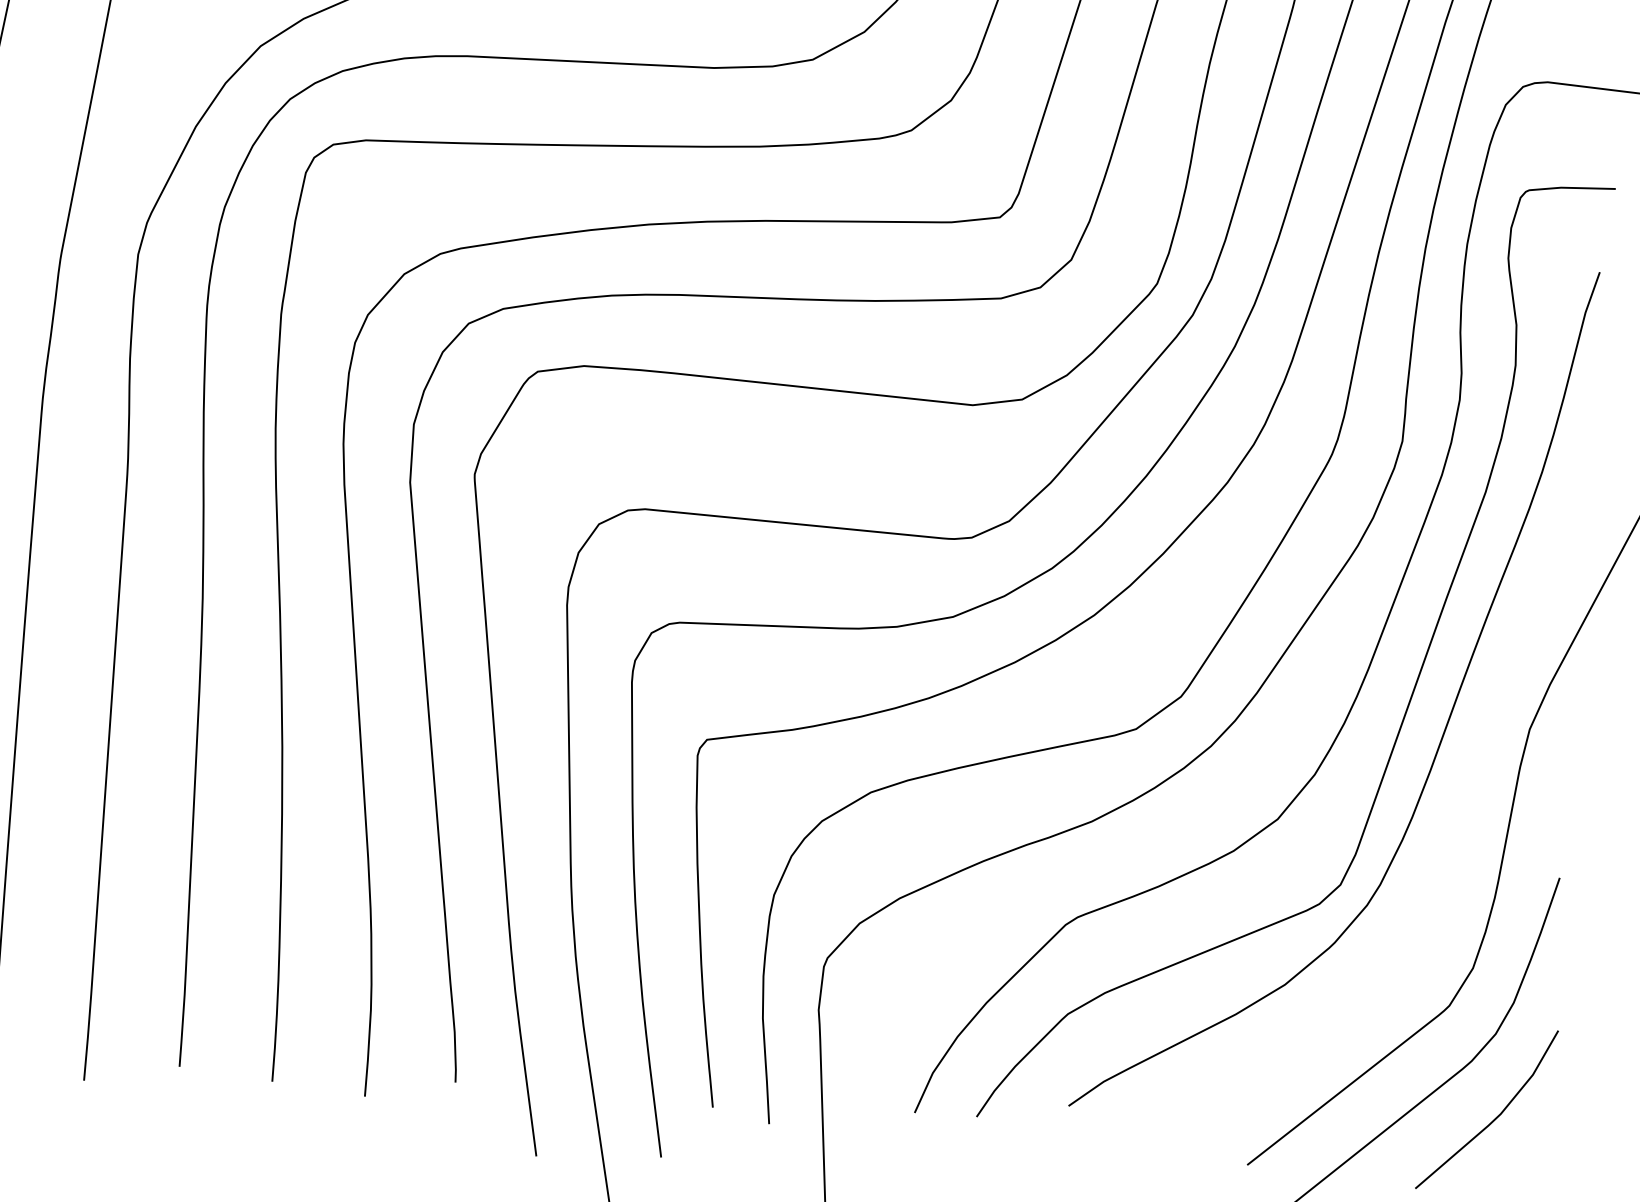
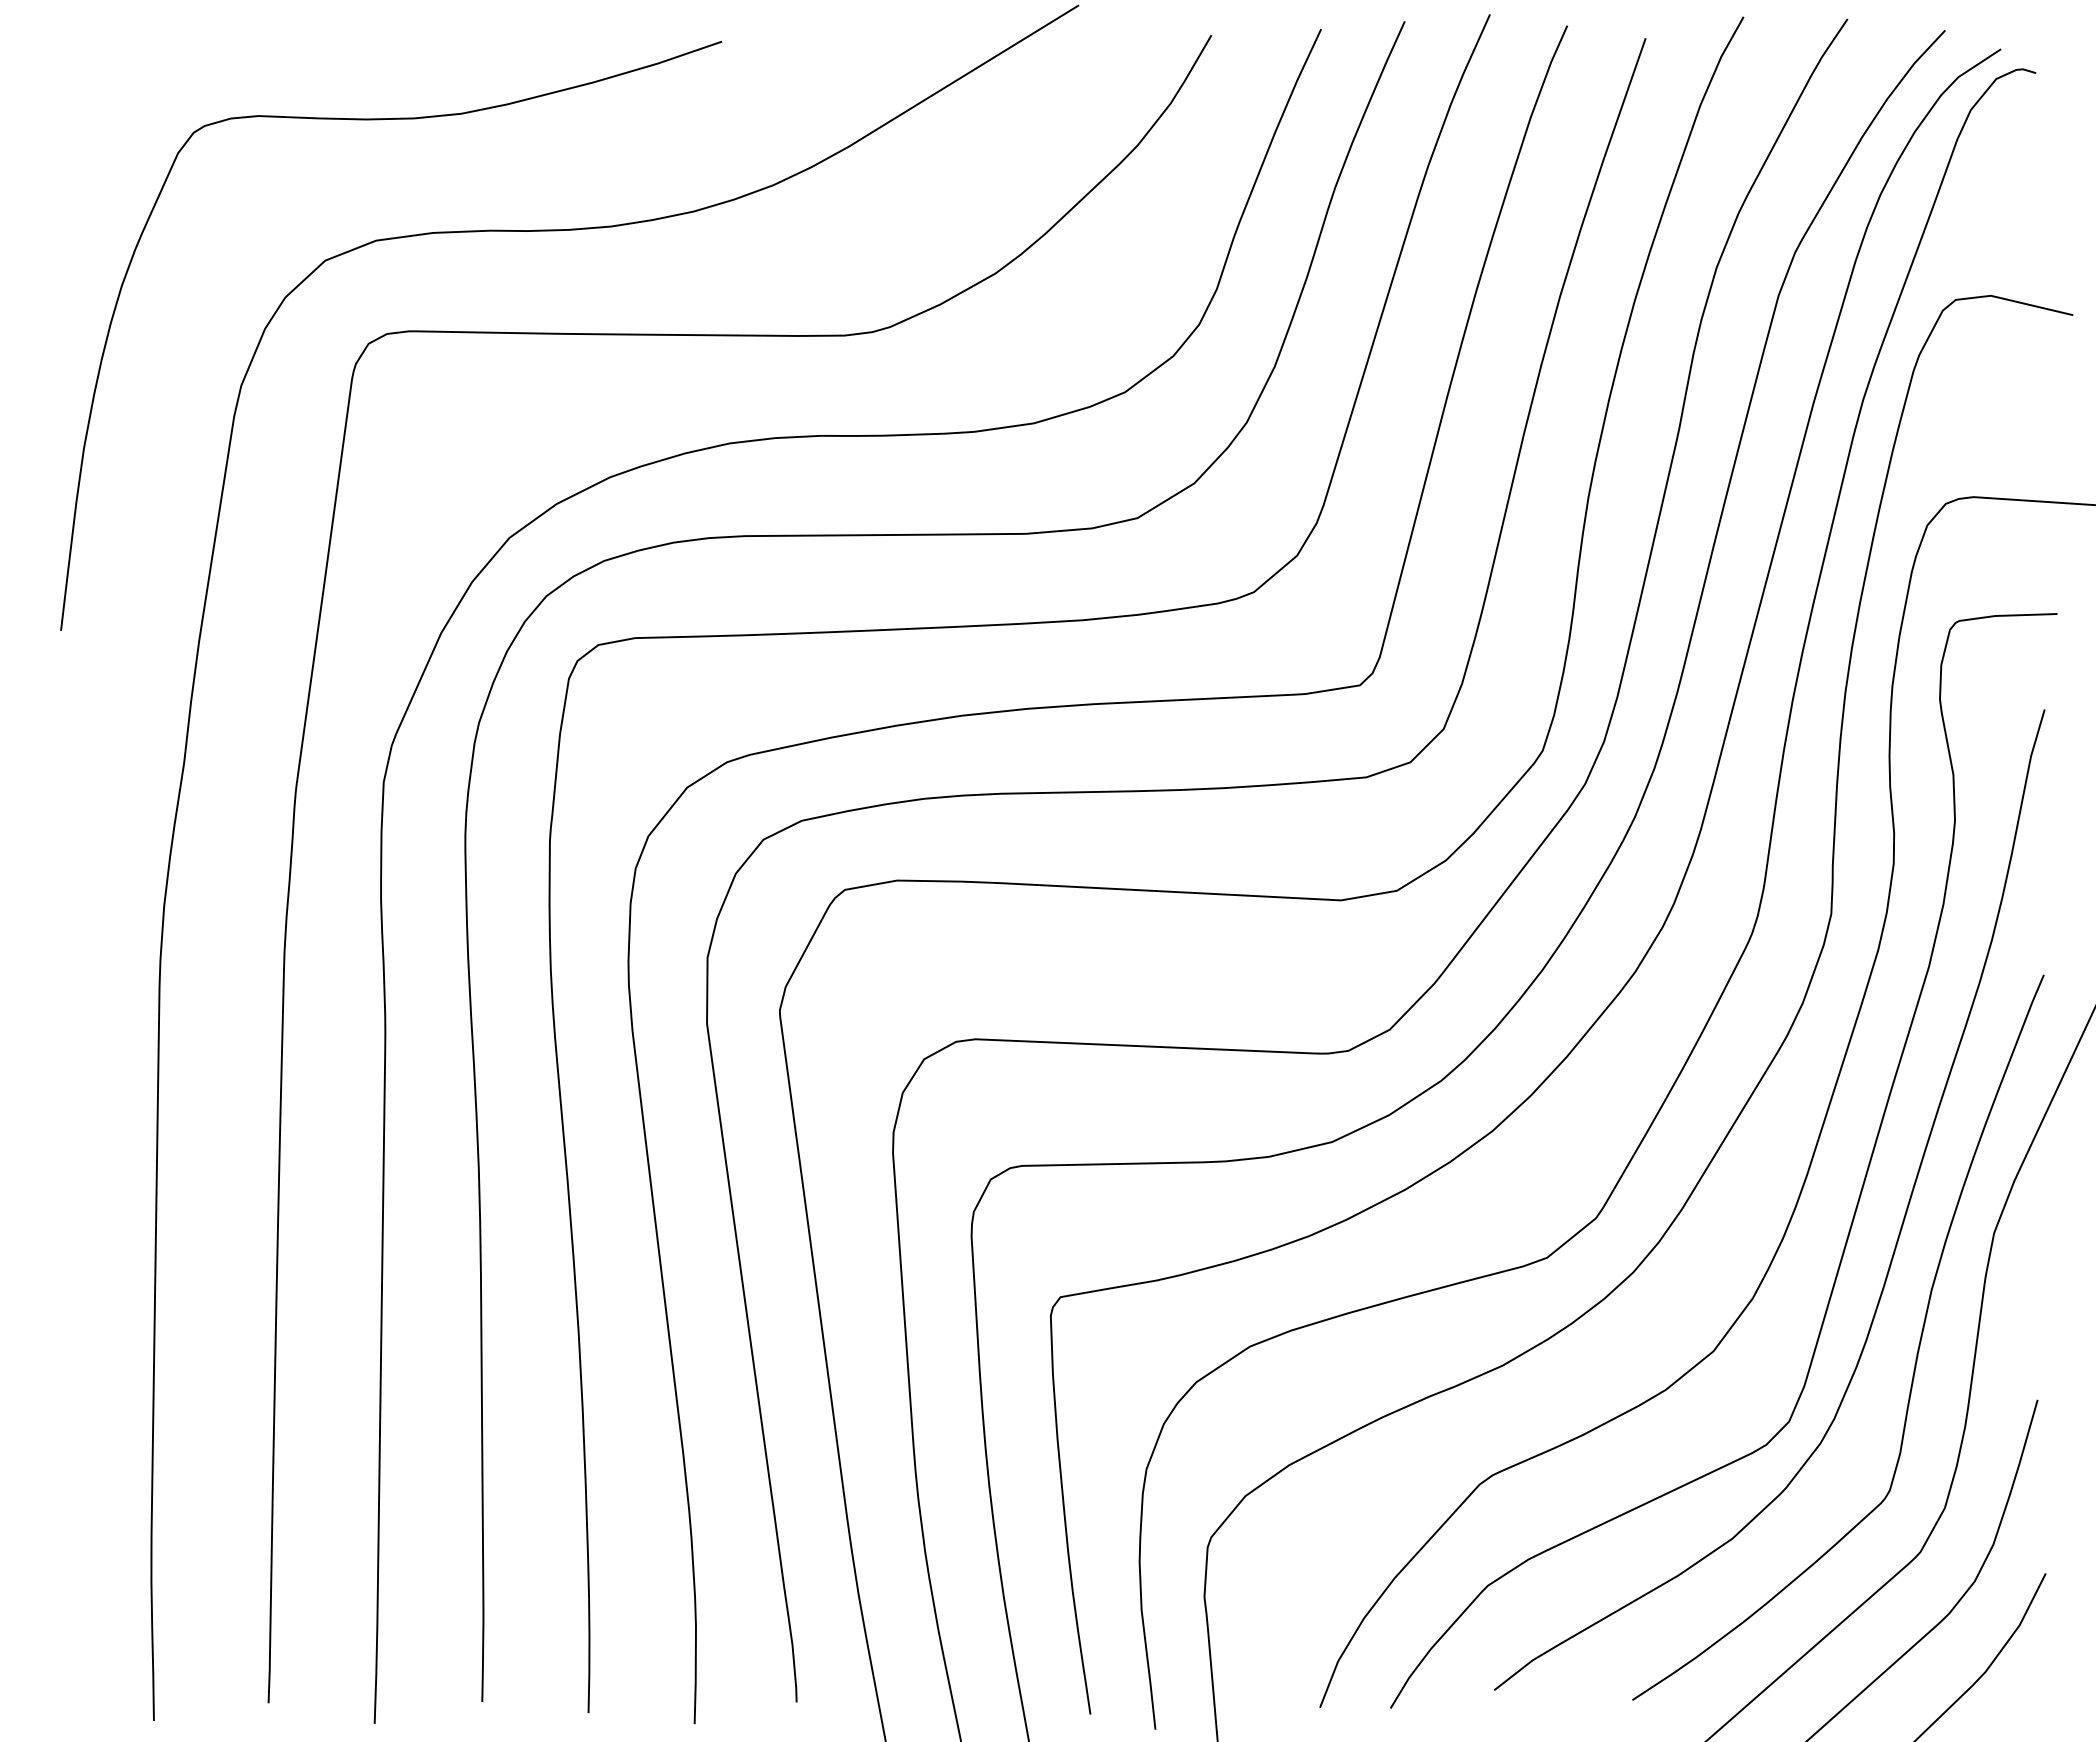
curve: (1455, 831) -> (1916, 1353), added

